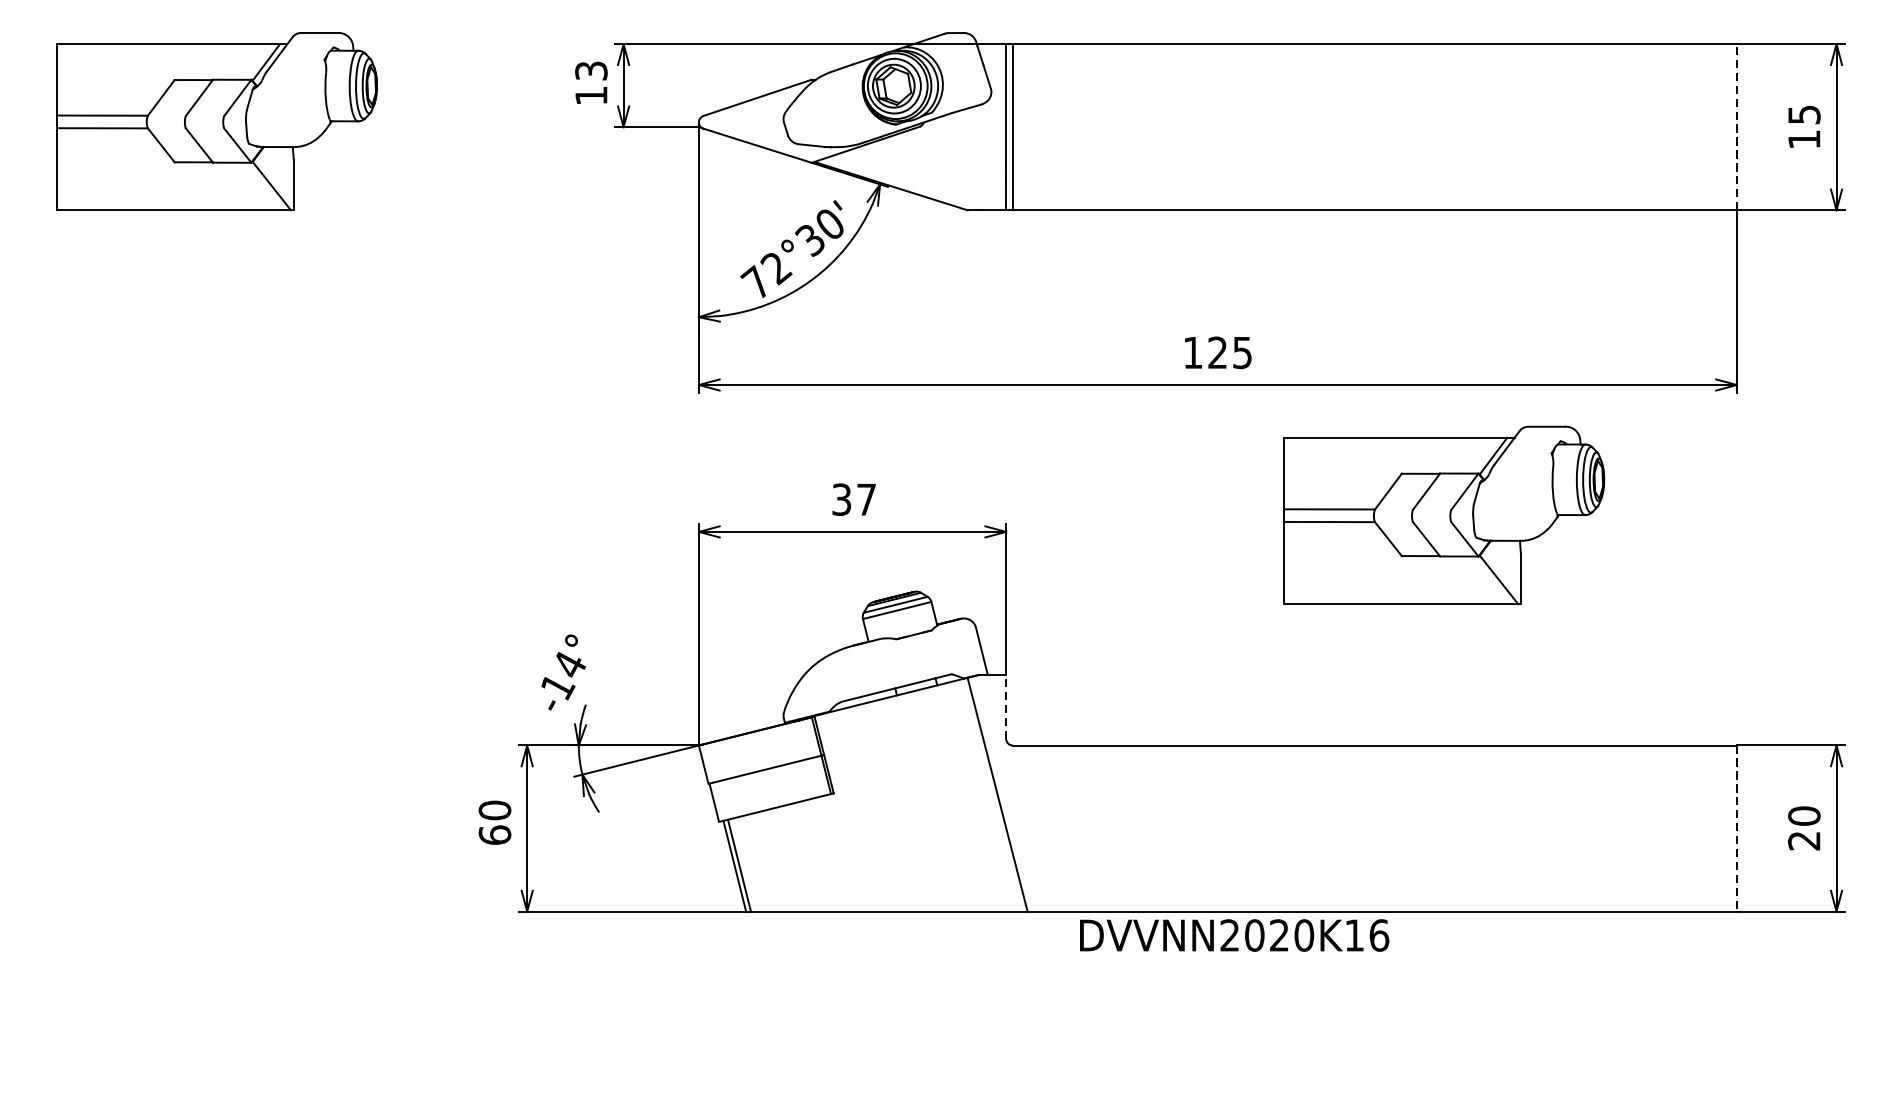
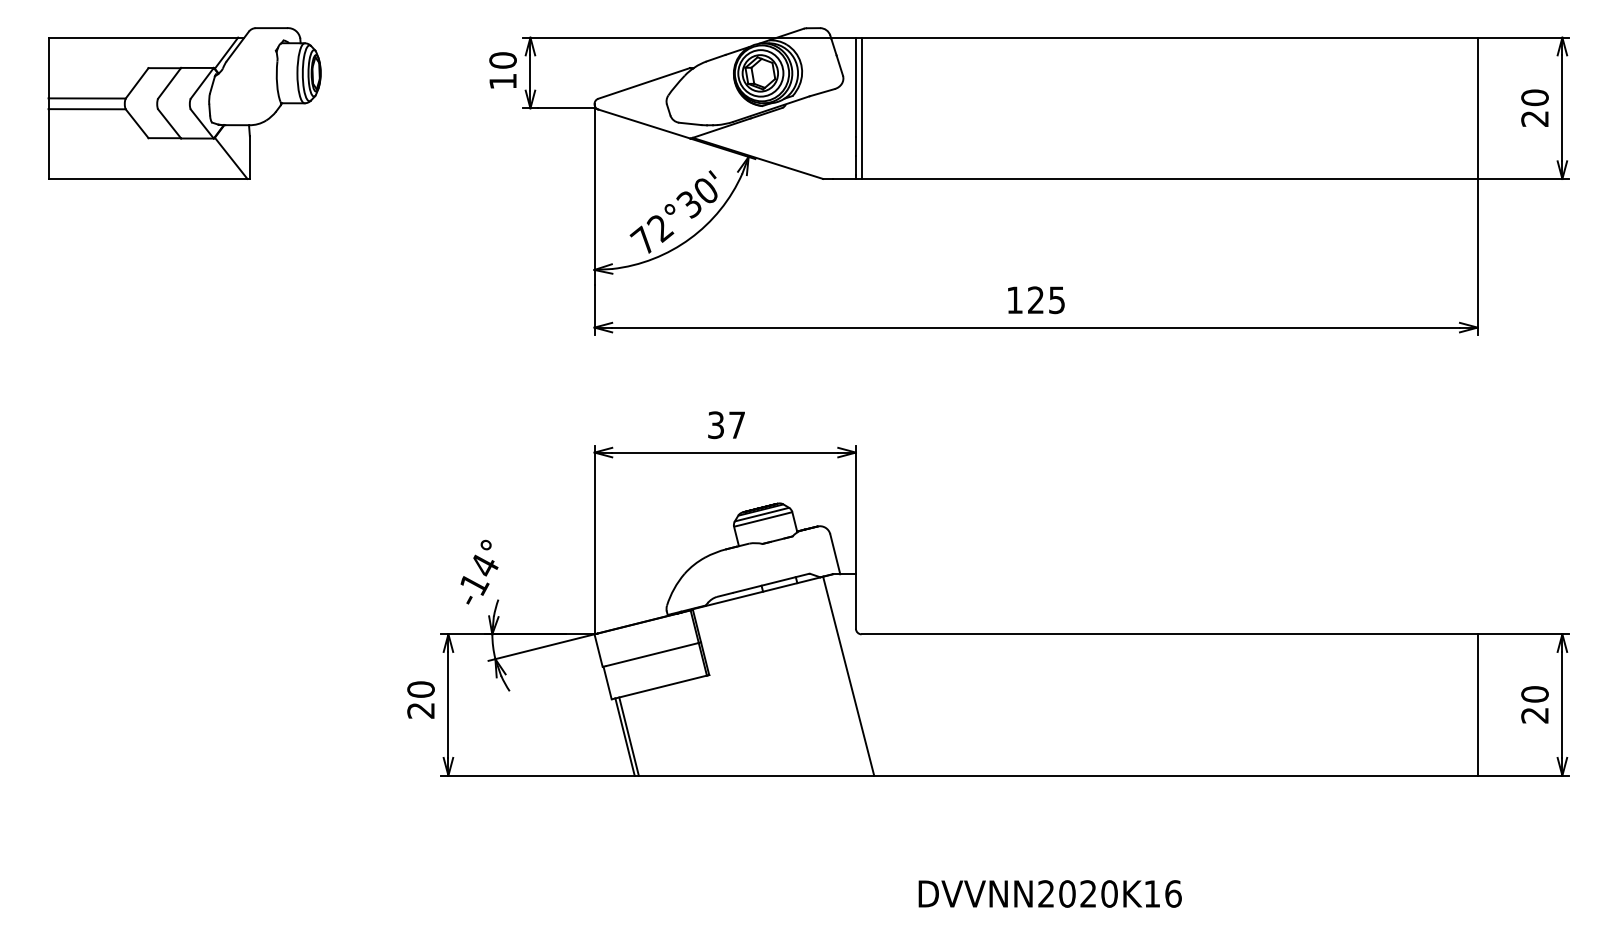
text: (590, 71) -> (502, 60), 13 -> 10
text: (1803, 126) -> (1534, 107), 15 -> 20
line: (1736, 127) -> (1477, 108), dashed -> solid
part: (1444, 515) -> (1228, 438), removed
line: (1005, 705) -> (855, 600), dashed -> solid
line: (1736, 827) -> (1477, 704), dashed -> solid
text: (494, 835) -> (420, 710), 60 -> 20
text: (1233, 934) -> (1049, 893), moved

